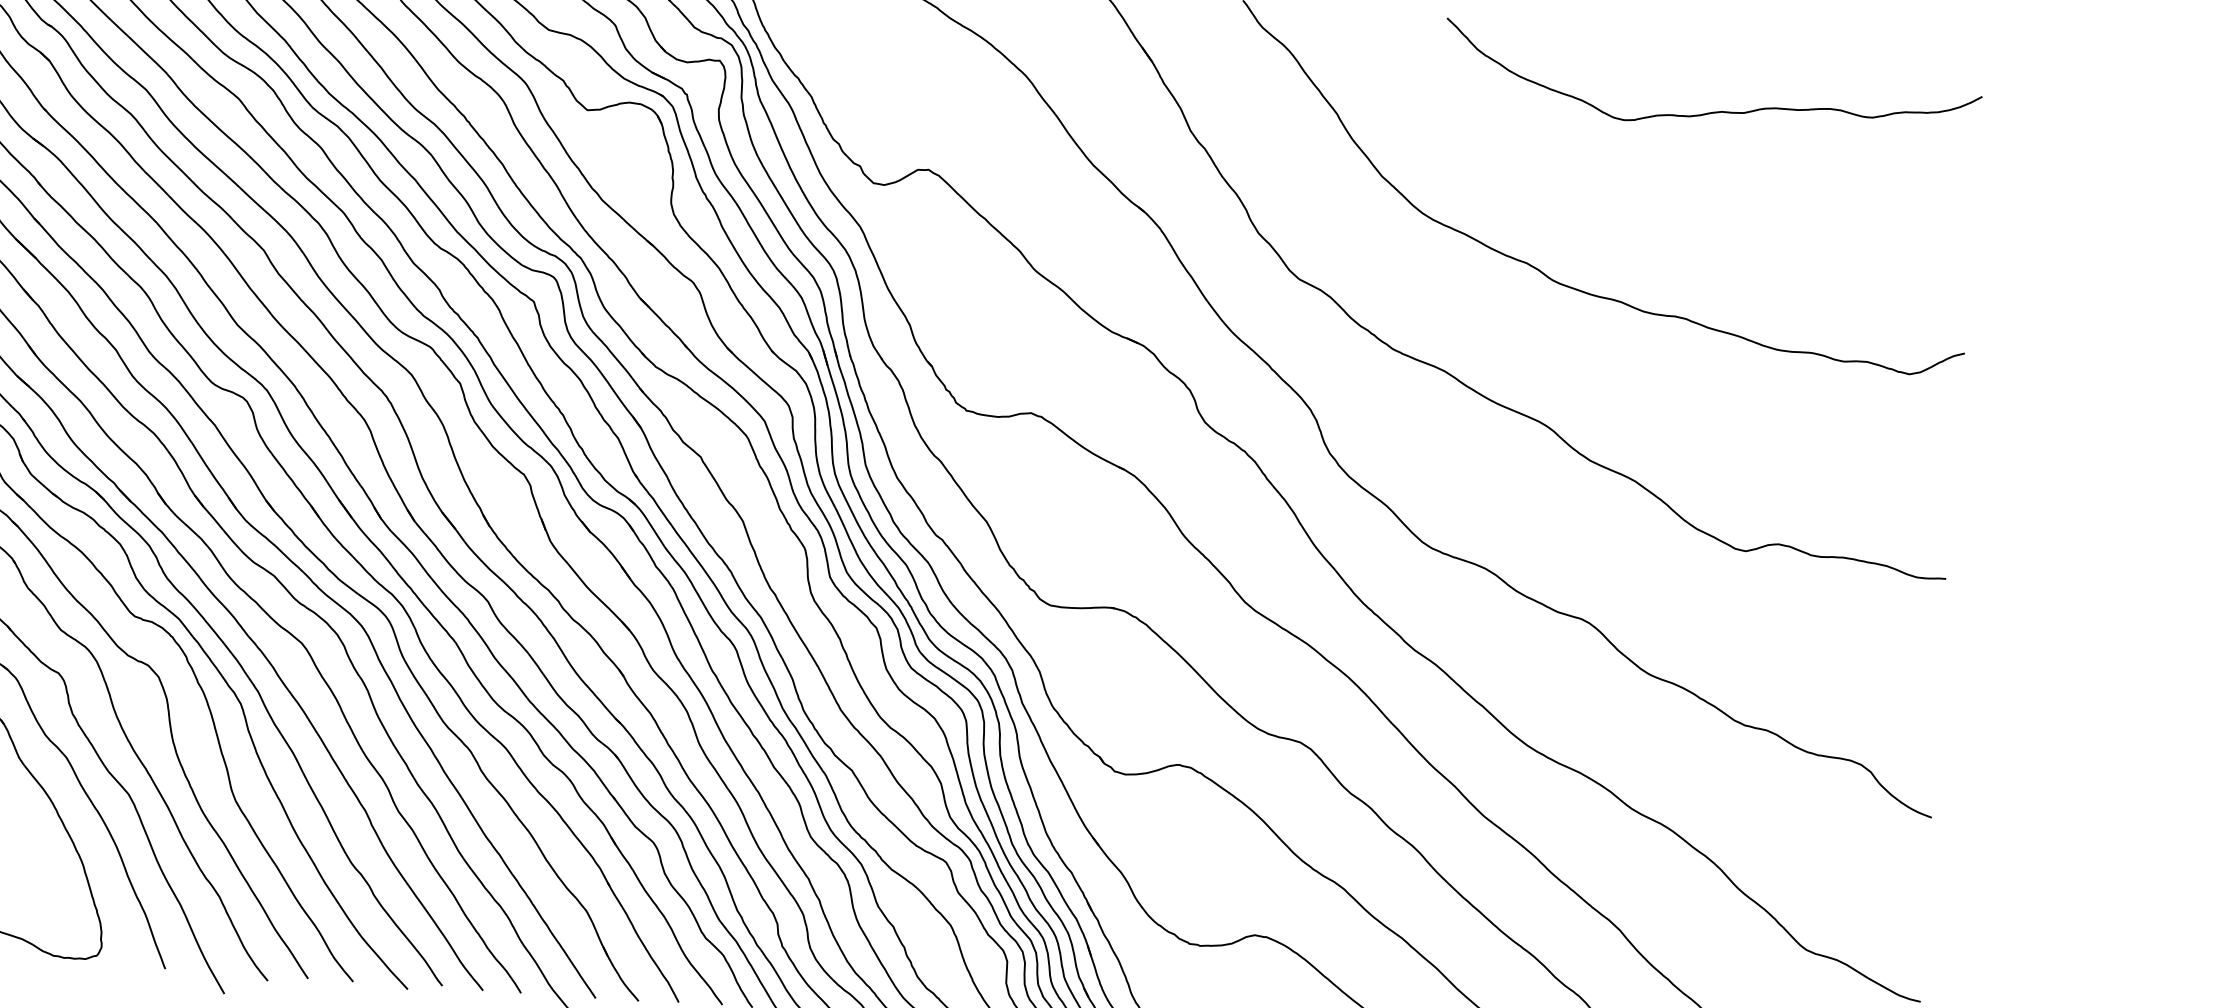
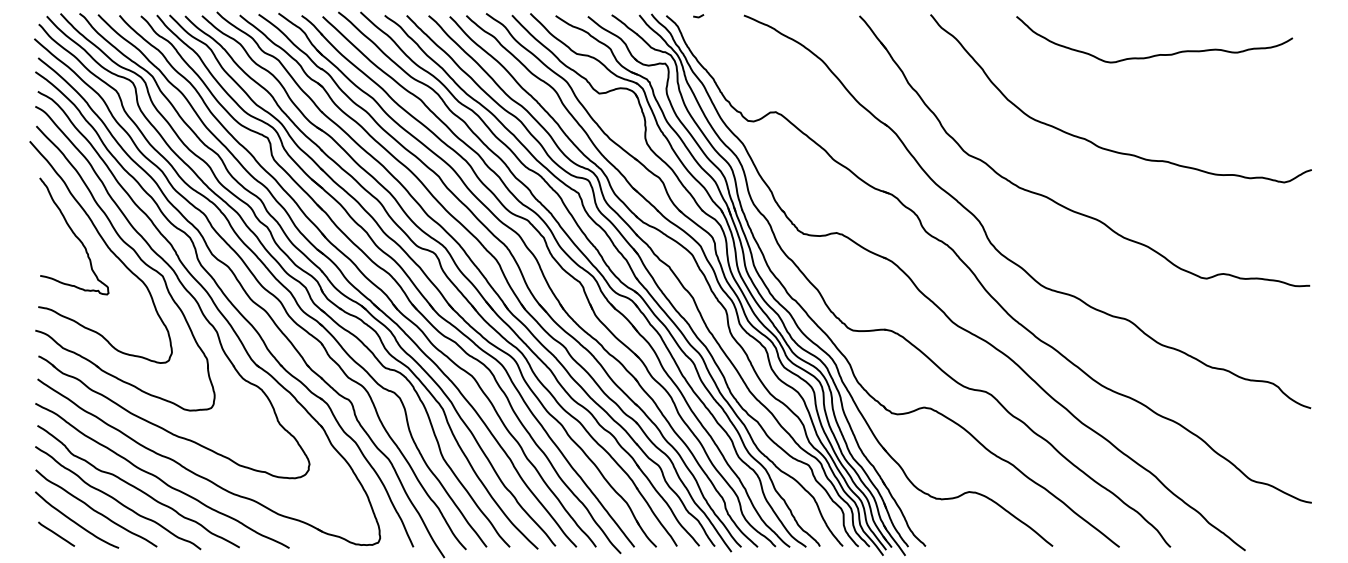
curve: (1712, 110) -> (1155, 54), moved

